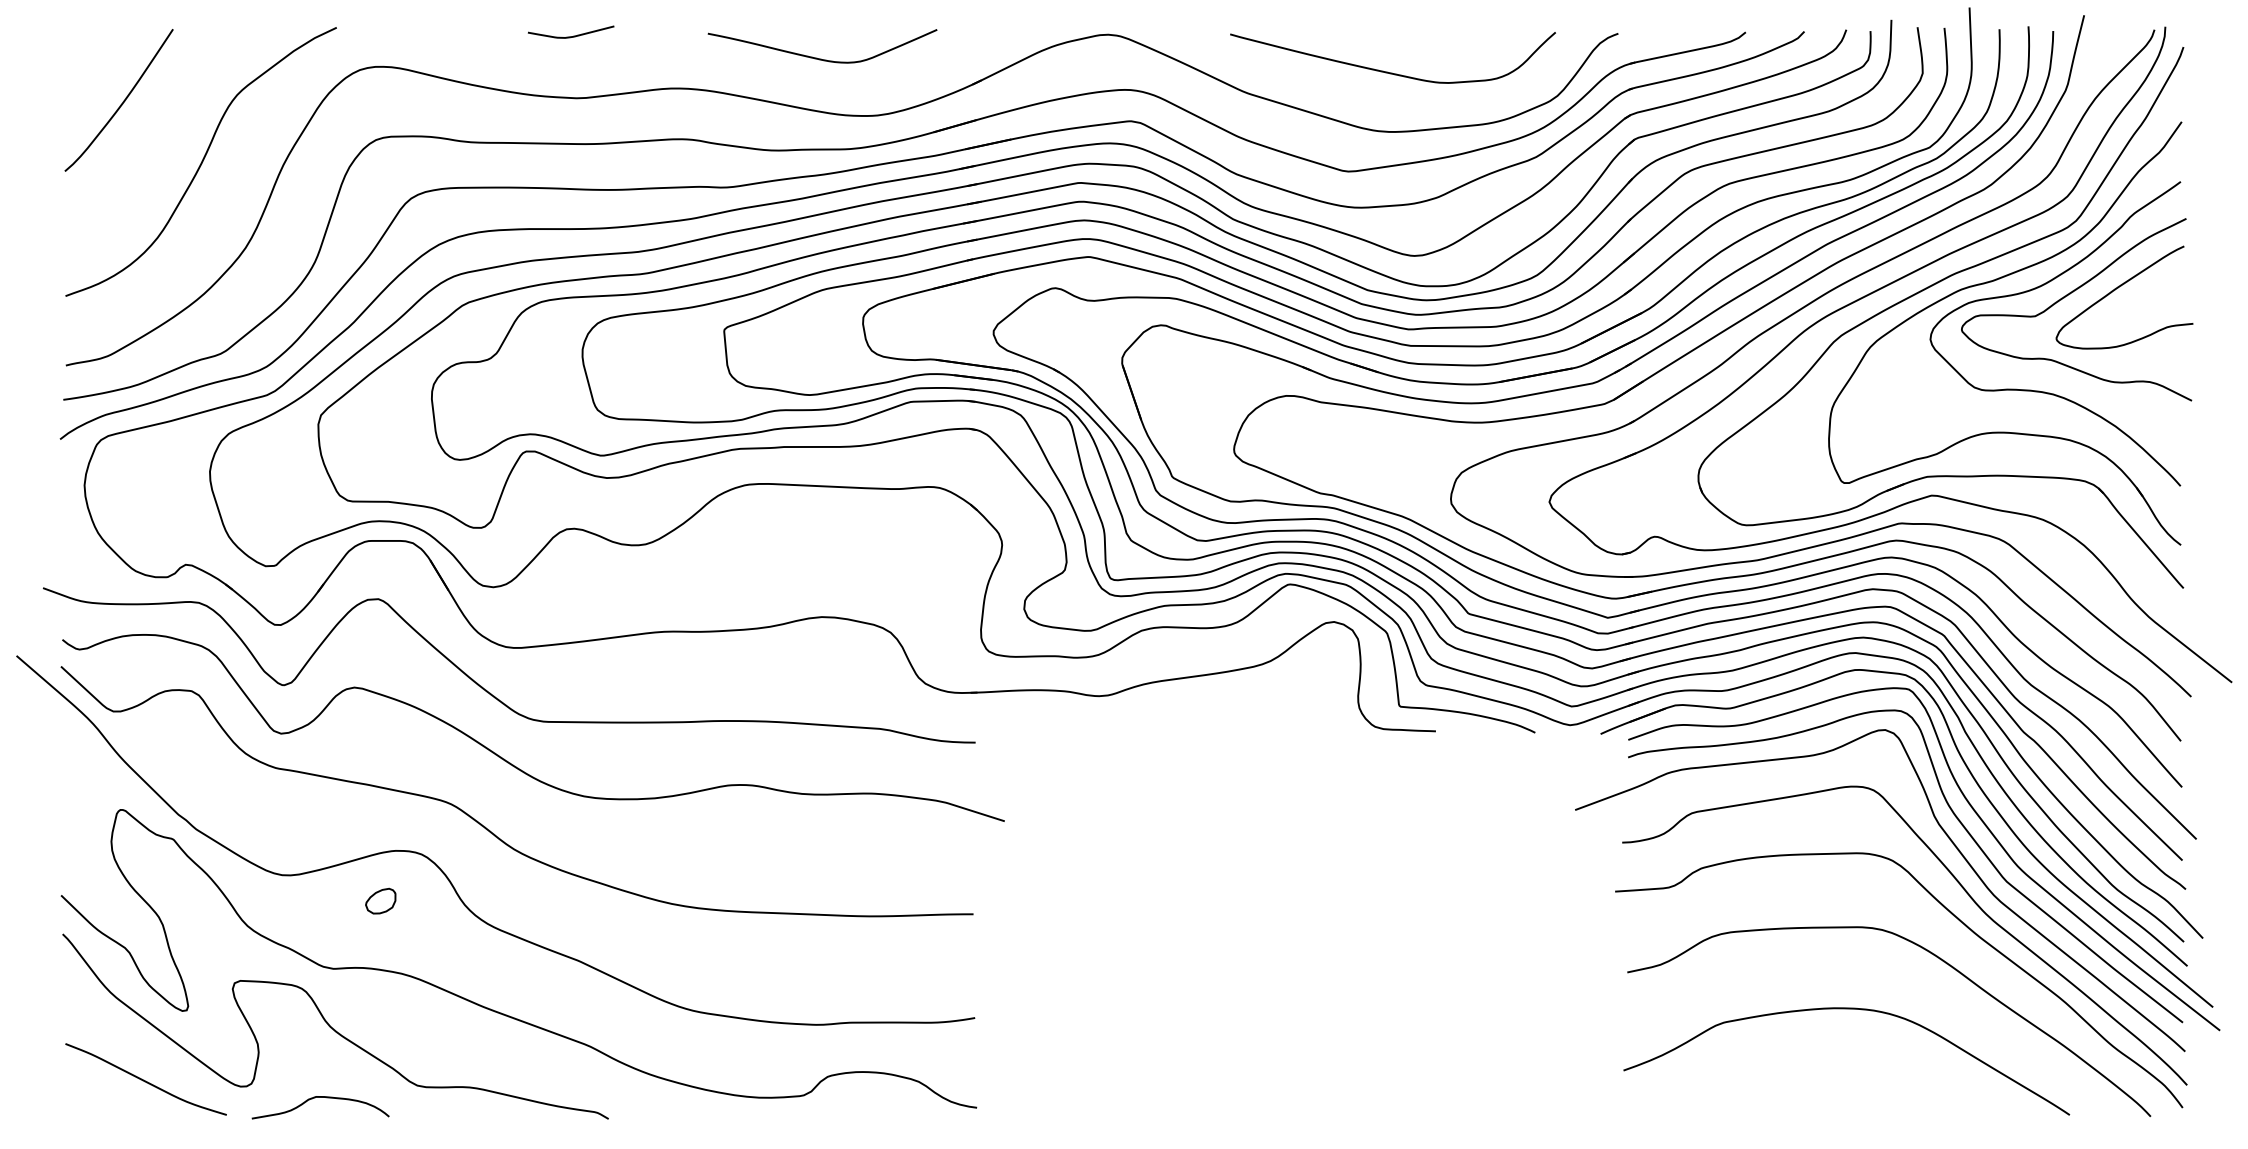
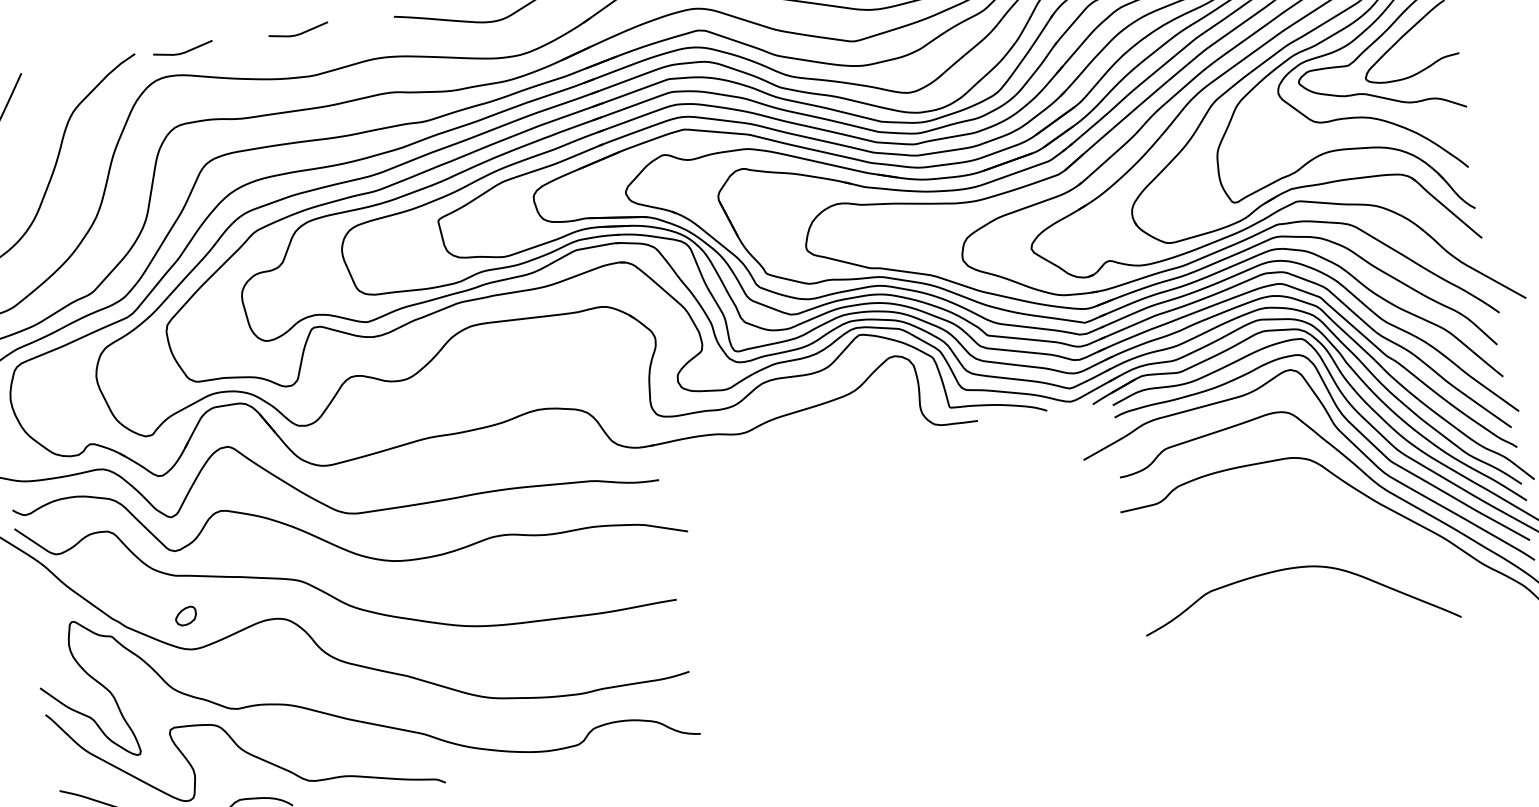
curve: (407, 35) -> (185, 51), added
part: (380, 900) -> (185, 615), moved
curve: (1931, 954) -> (1347, 520), removed

